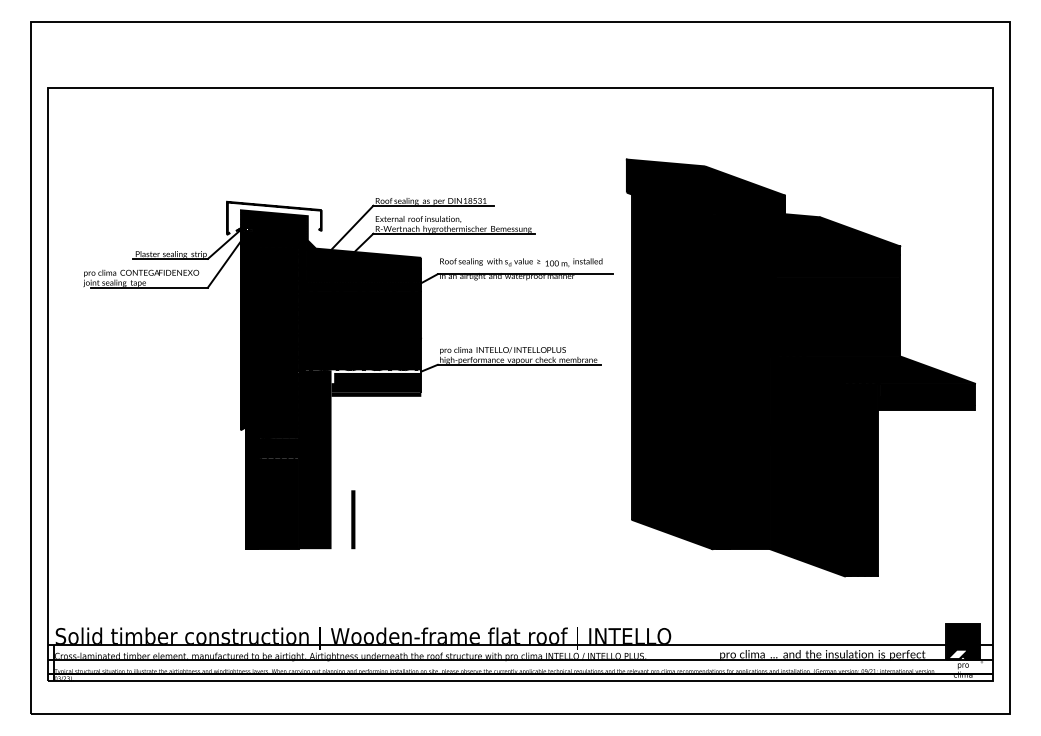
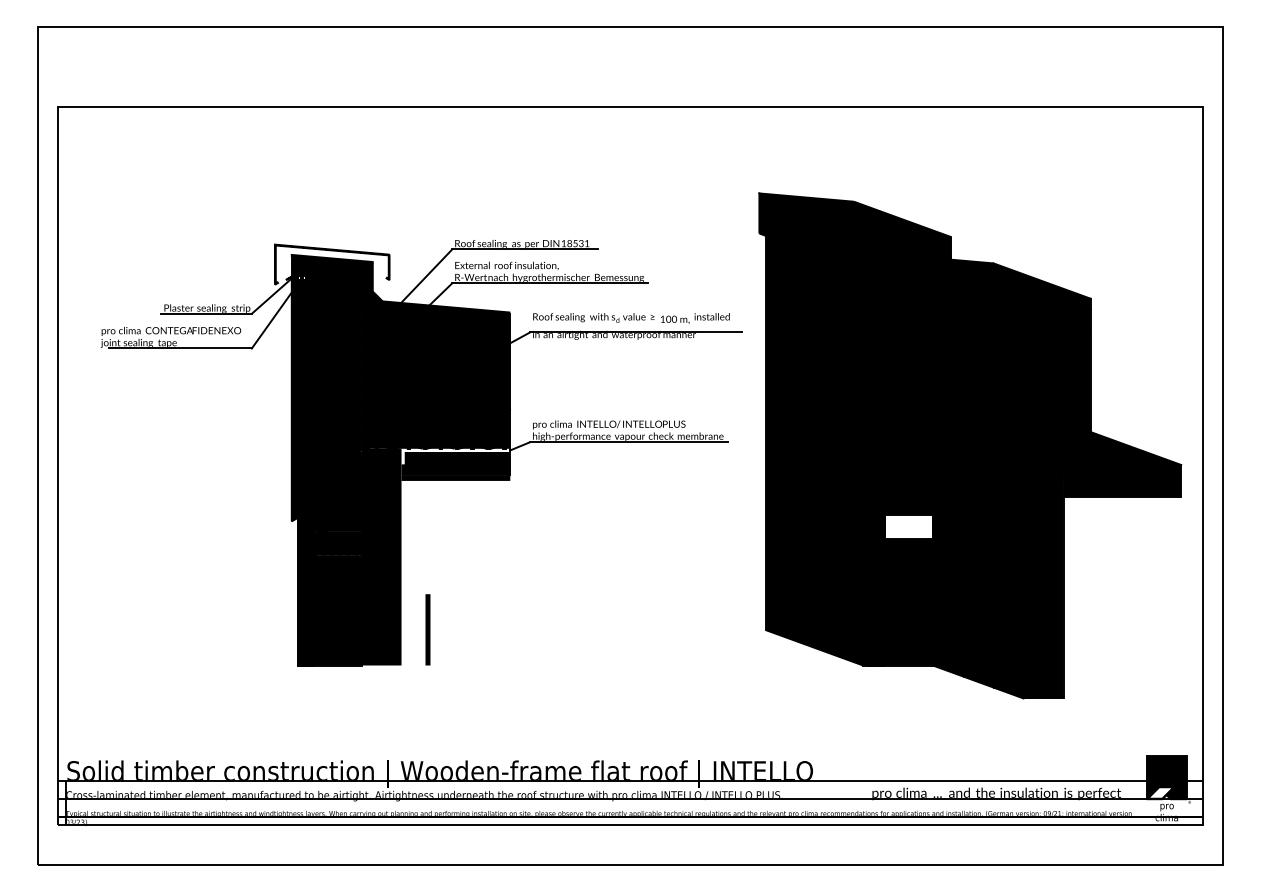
fill: (749, 435) -> (908, 527), removed

